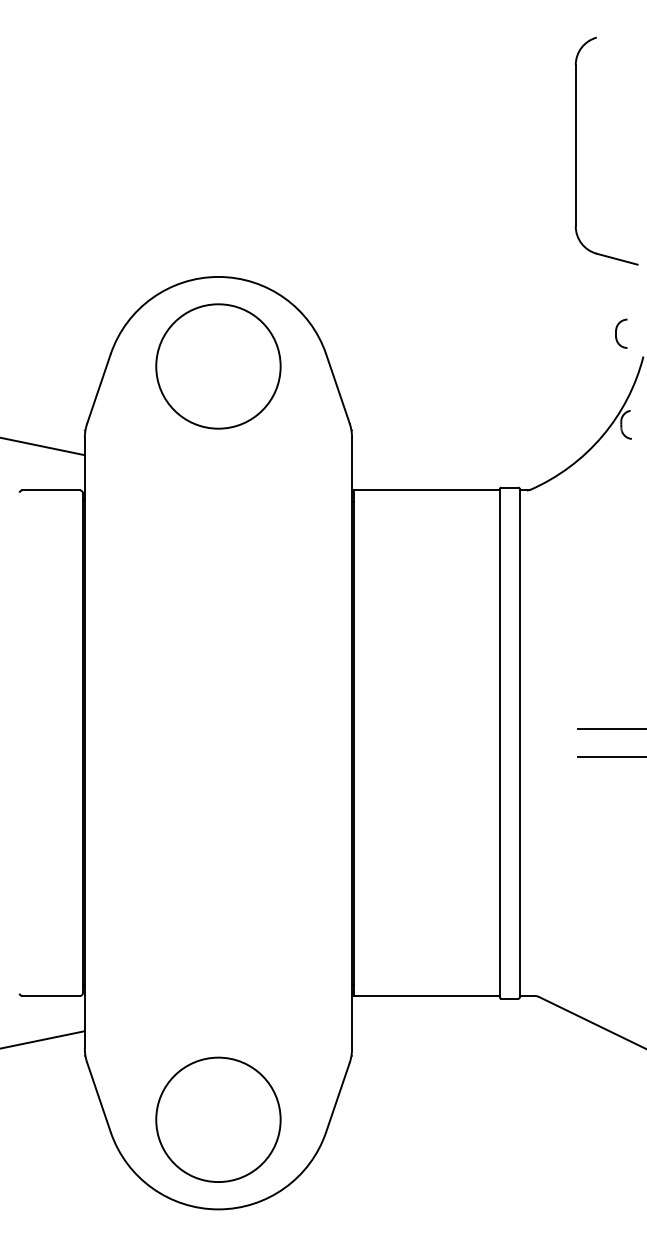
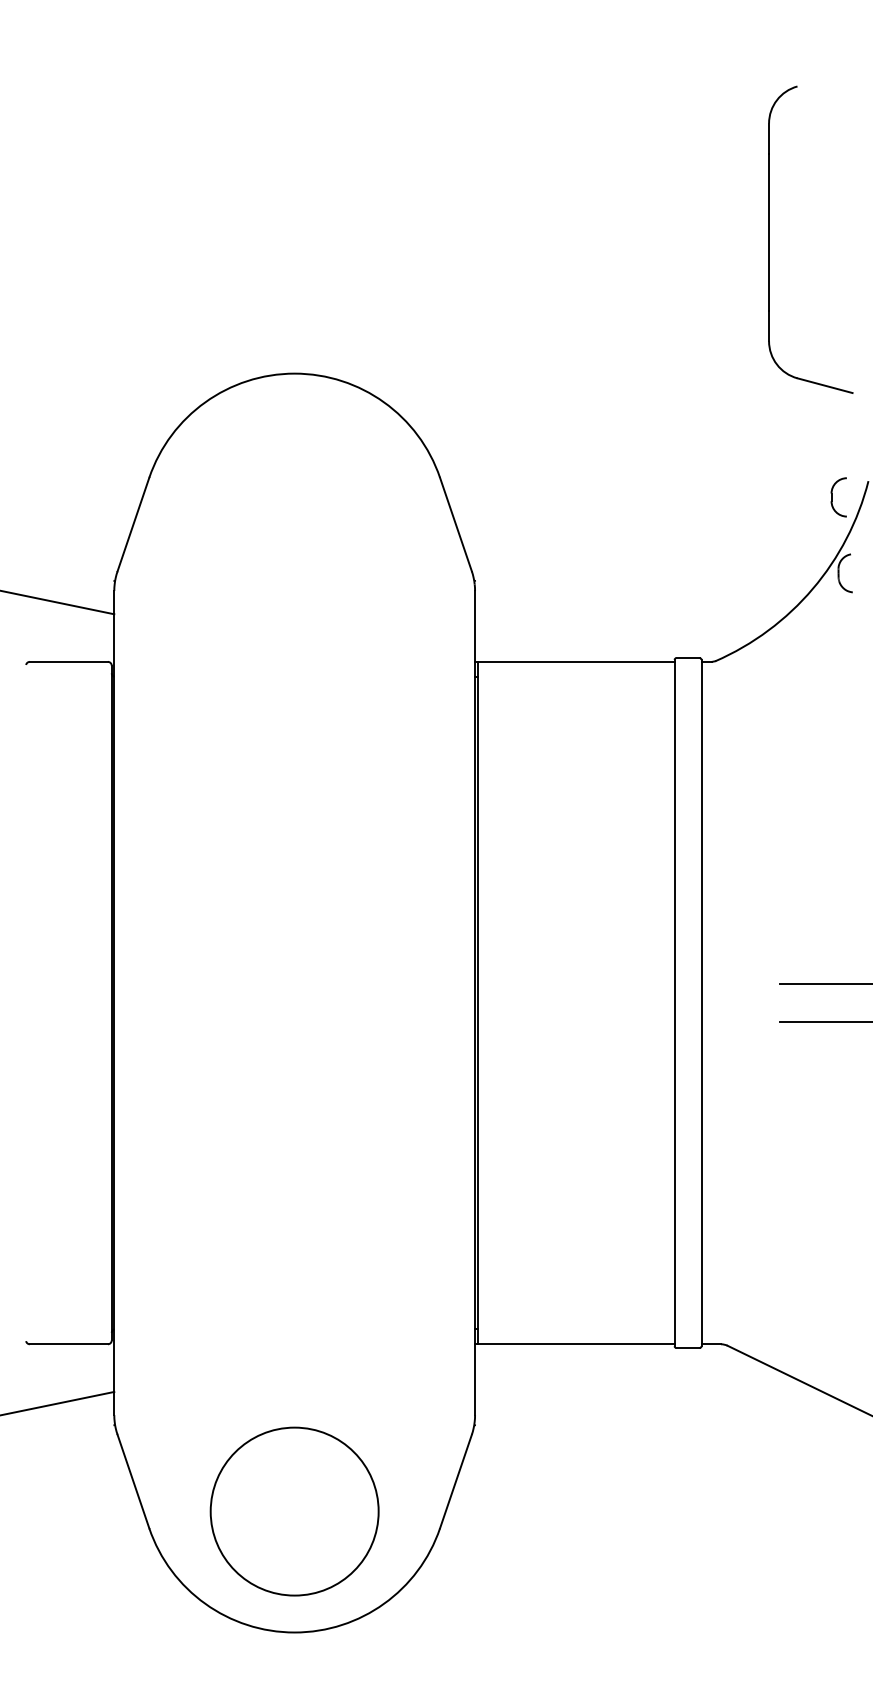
part: (576, 150) -> (769, 239), moved
part: (621, 333) -> (838, 497), moved
circle: (218, 366) -> (294, 494), removed

